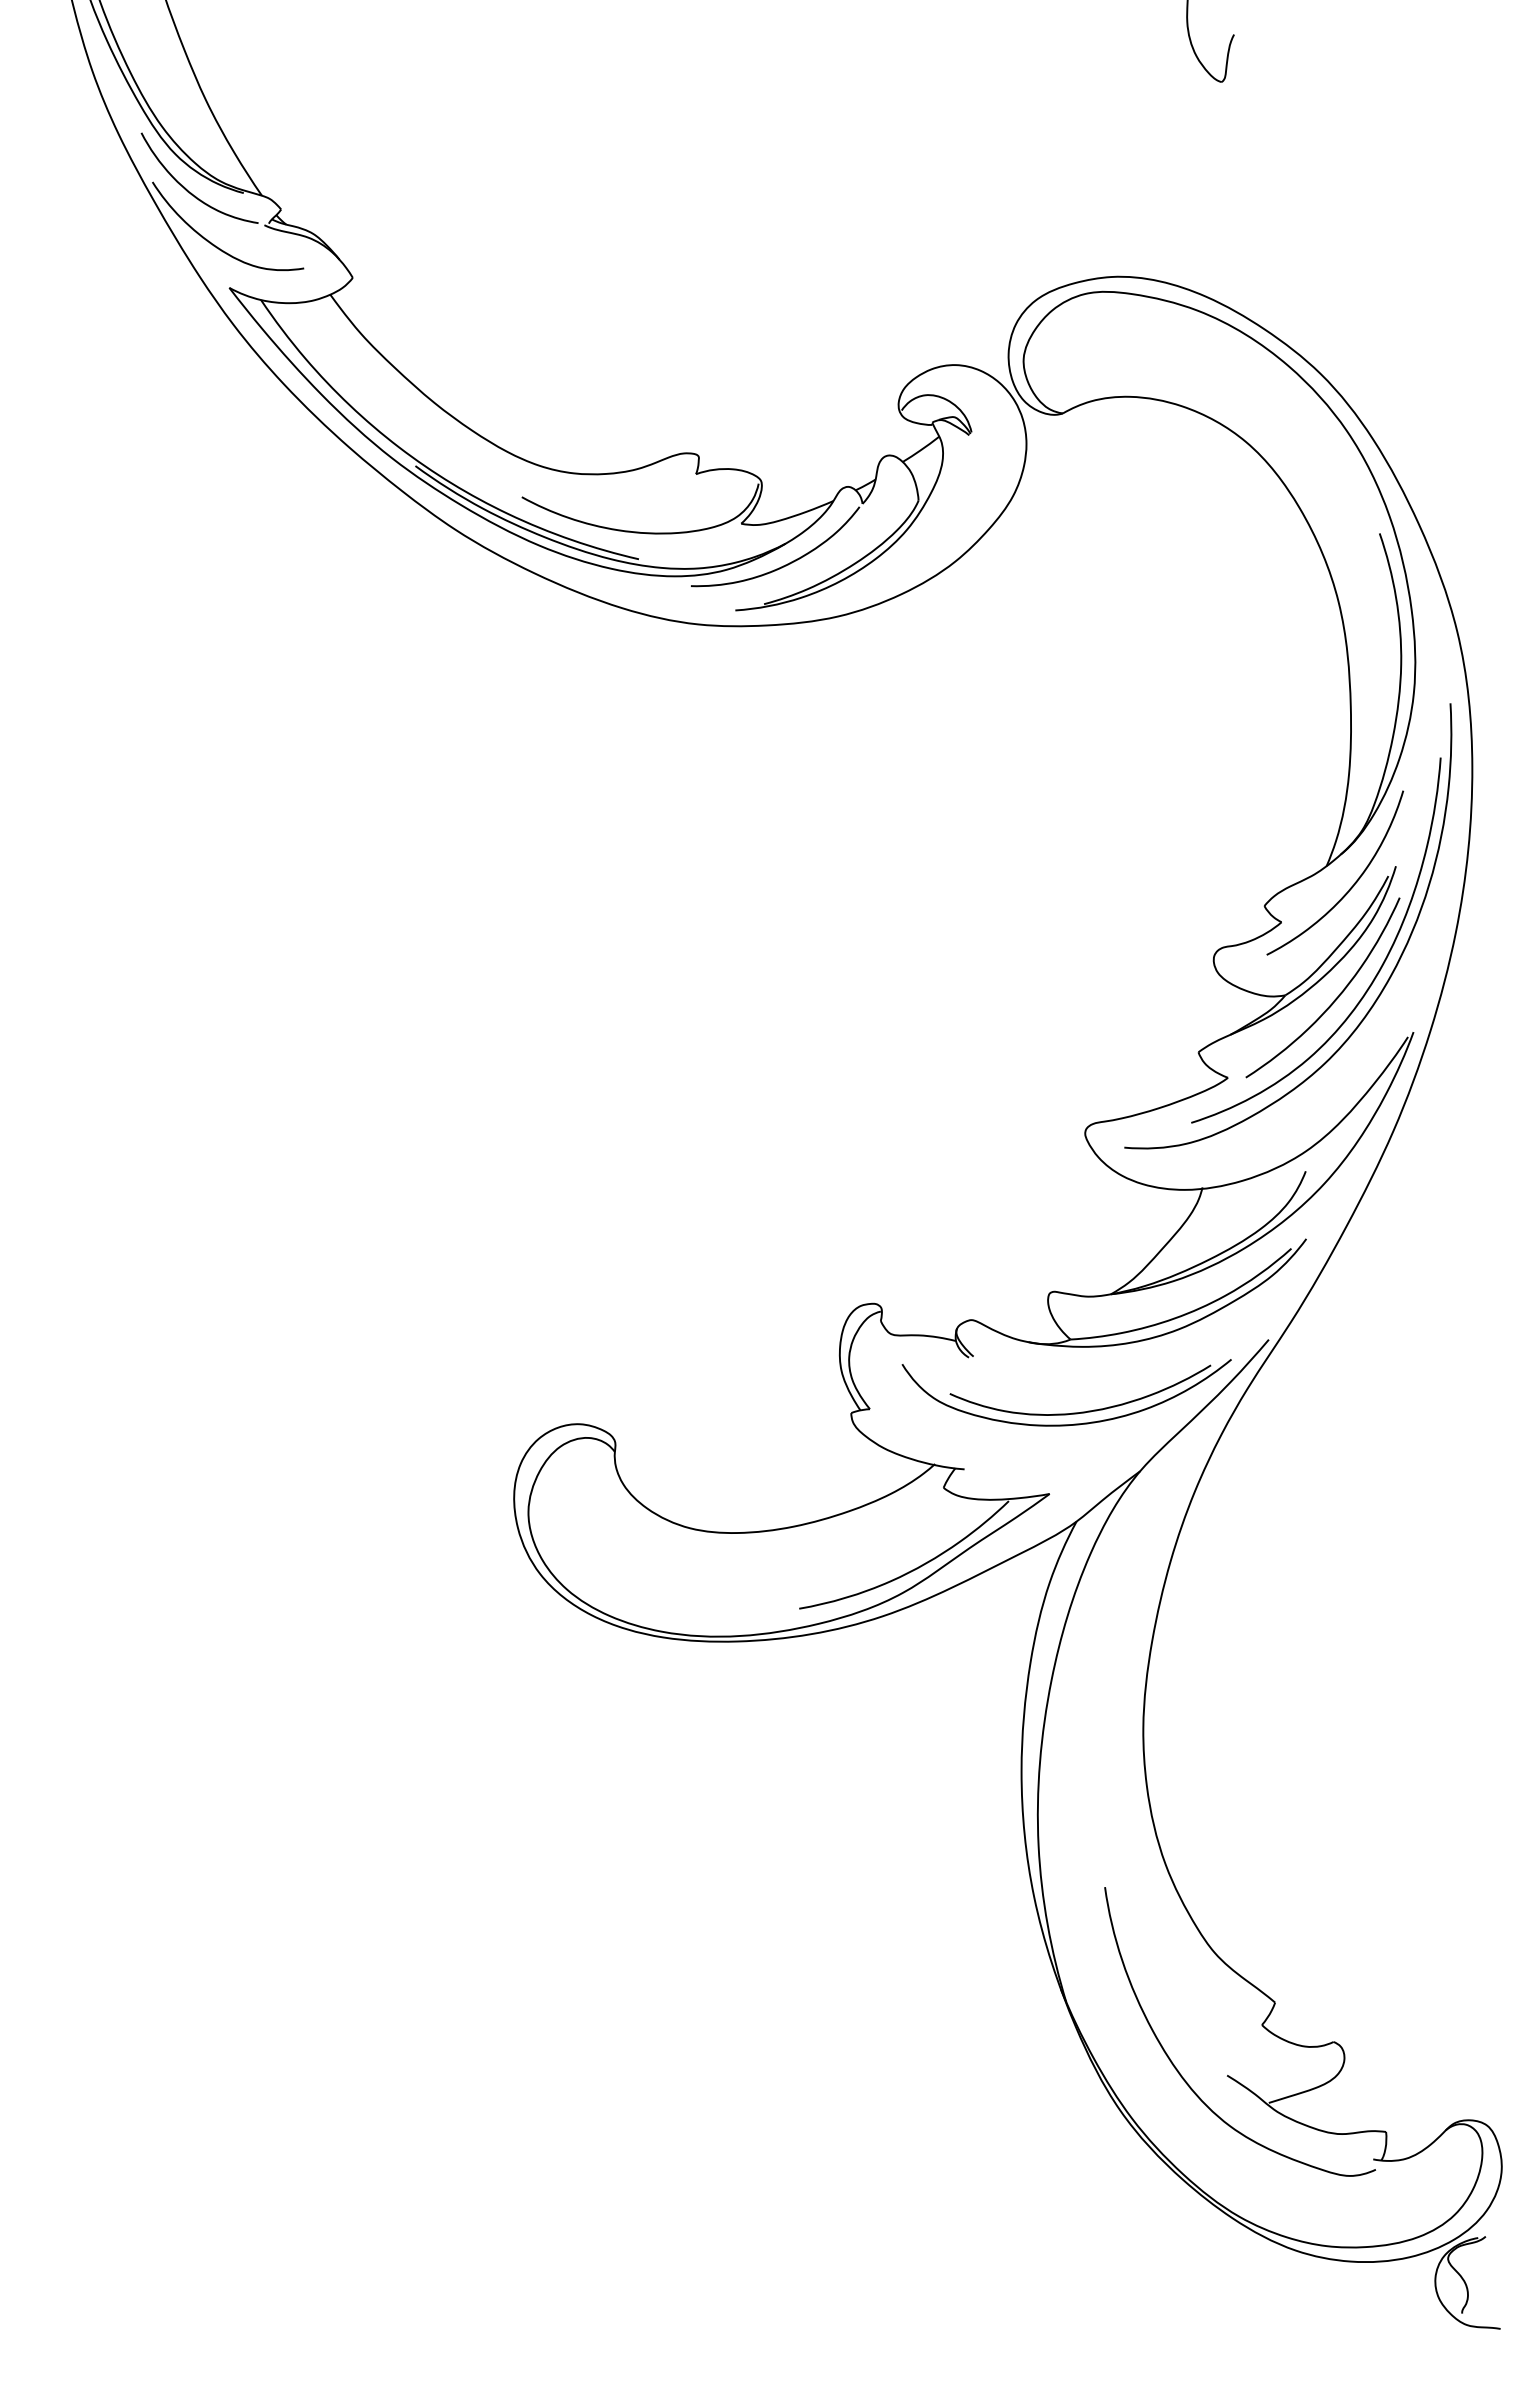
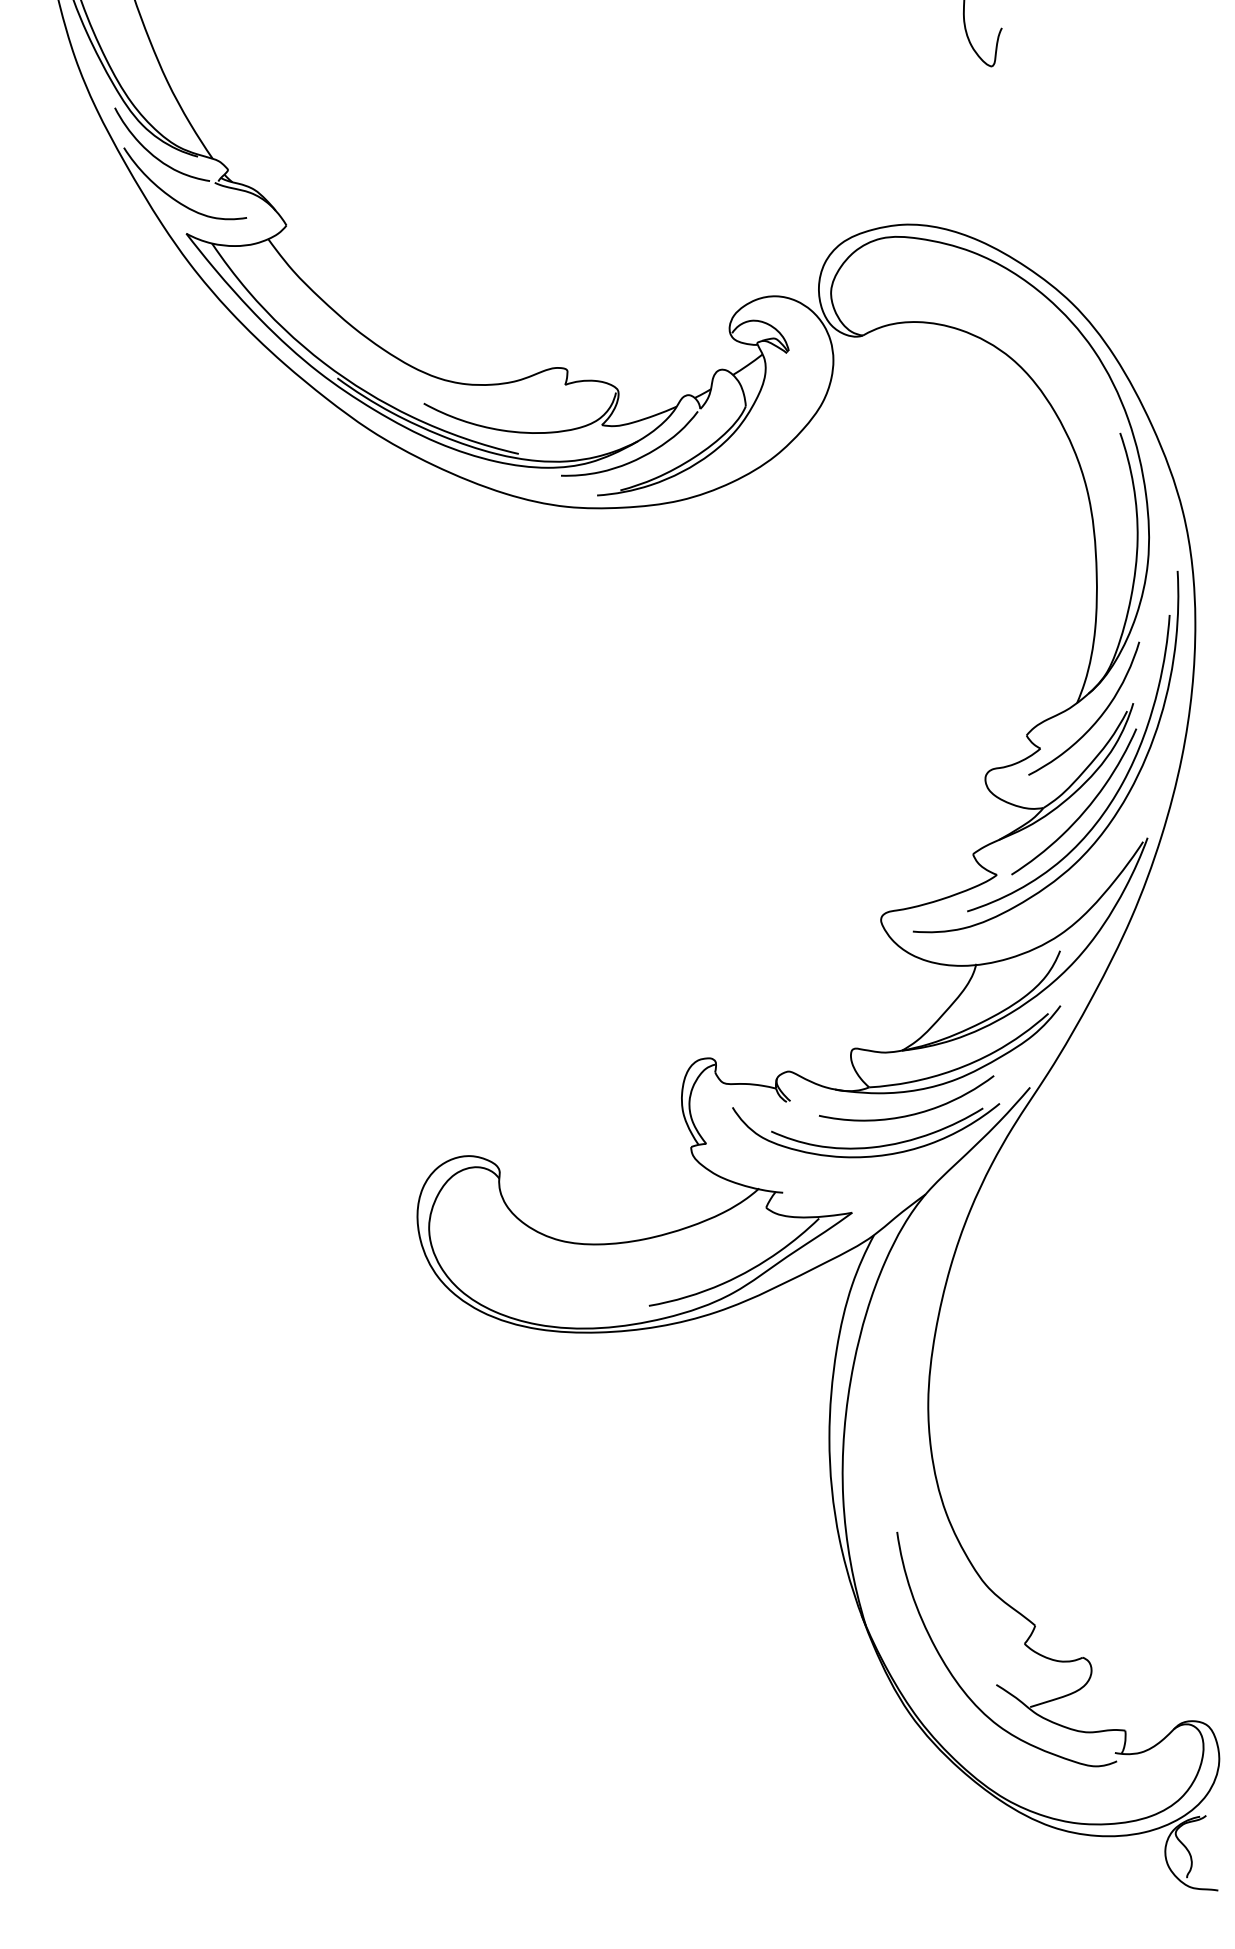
curve: (1122, 1372) -> (911, 1114), added

